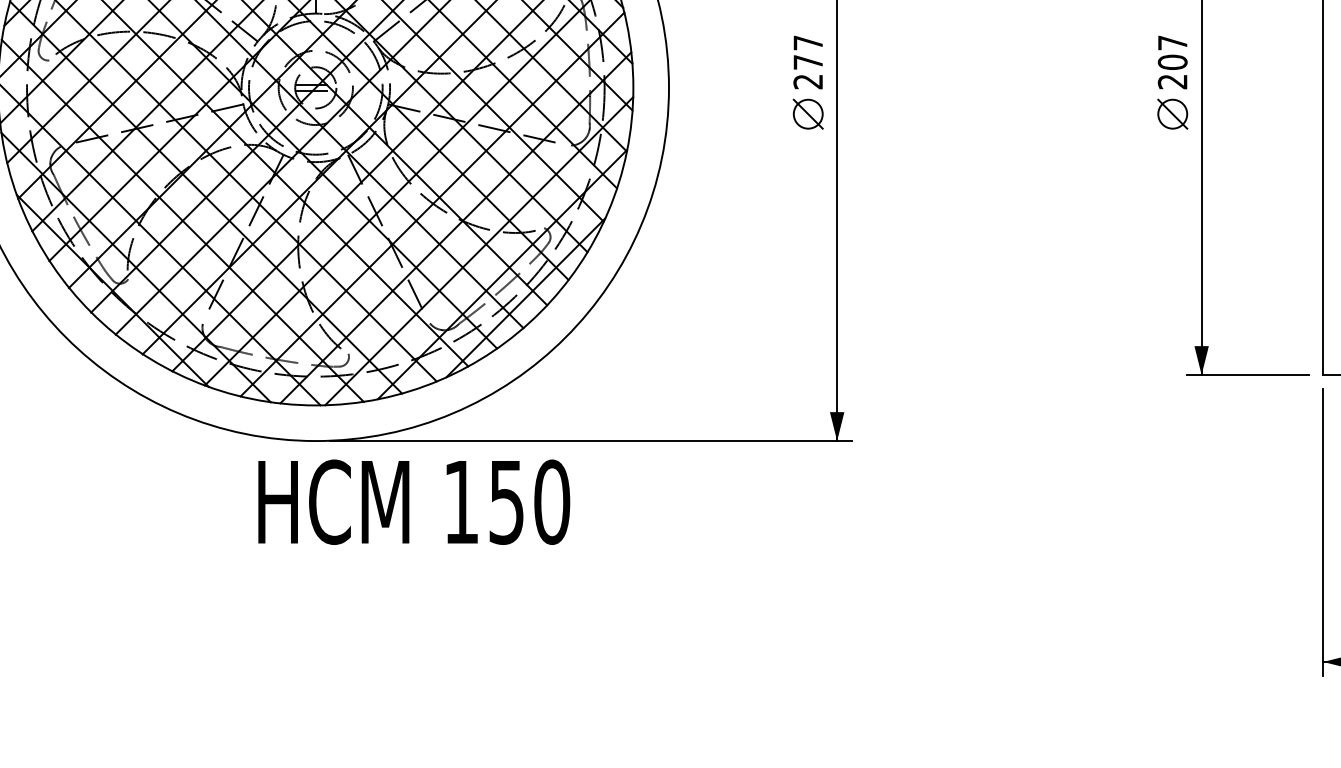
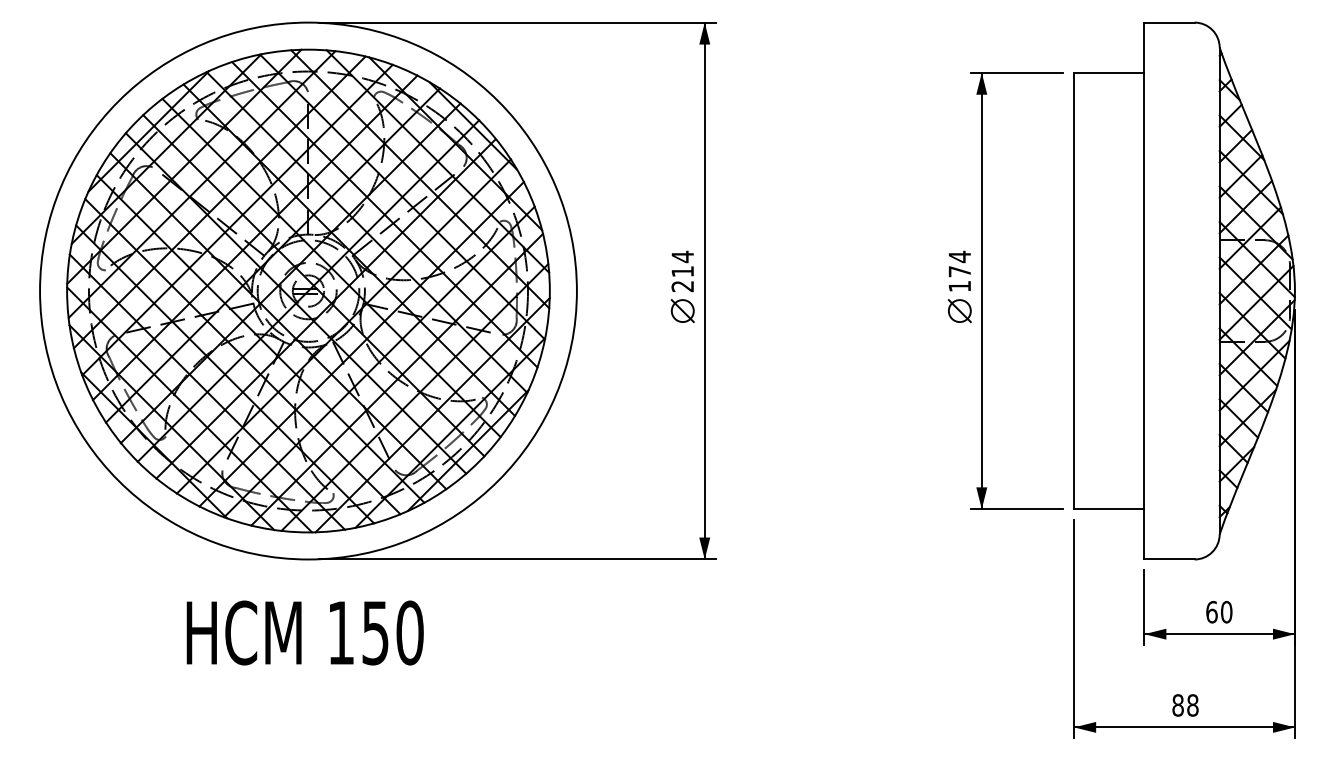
text: (807, 51) -> (682, 263), 277 -> 214
text: (1172, 62) -> (959, 271), 207 -> 174
text: (413, 501) -> (304, 632), moved

